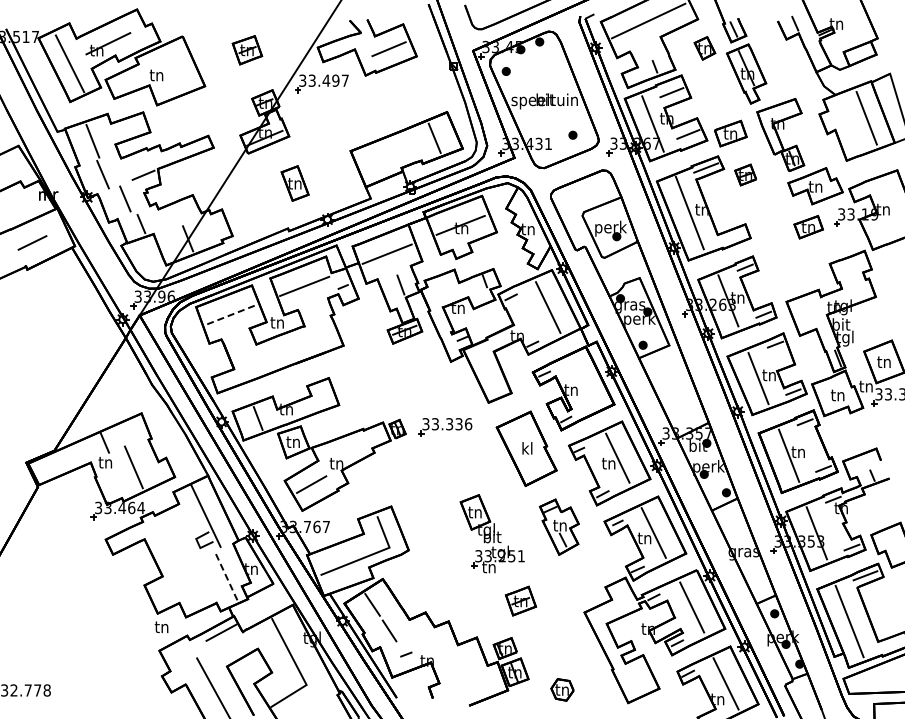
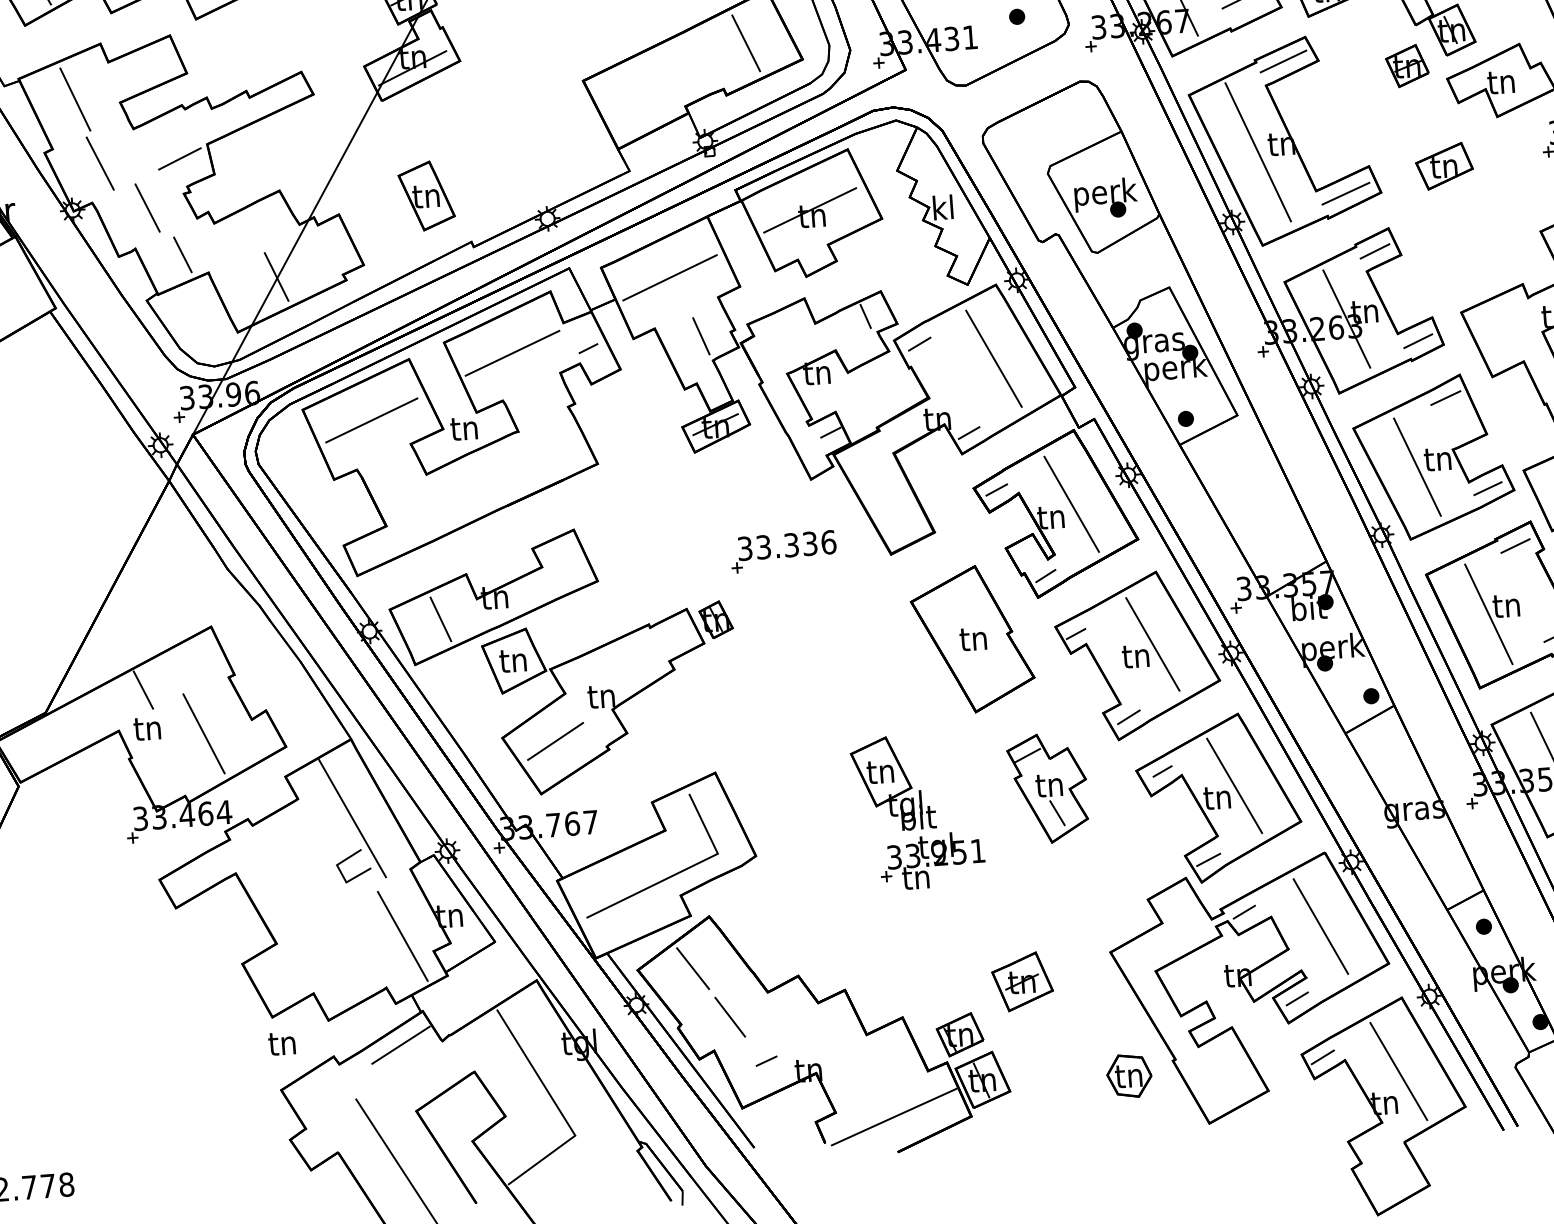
part: (745, 174) -> (1406, 65), moved
part: (294, 183) -> (425, 196), moved
part: (808, 227) -> (1444, 166), moved
text: (527, 228) -> (941, 206), tn -> kl
line: (732, 236) -> (1345, 192), added
line: (230, 315) -> (371, 421), dashed -> solid
line: (582, 384) -> (1072, 504), added
part: (445, 427) -> (783, 552), moved
text: (526, 448) -> (972, 638), kl -> tn
line: (226, 577) -> (402, 936), dashed -> solid
part: (520, 600) -> (1021, 980), moved
line: (468, 687) -> (893, 1116), added
part: (562, 689) -> (1129, 1075), moved

